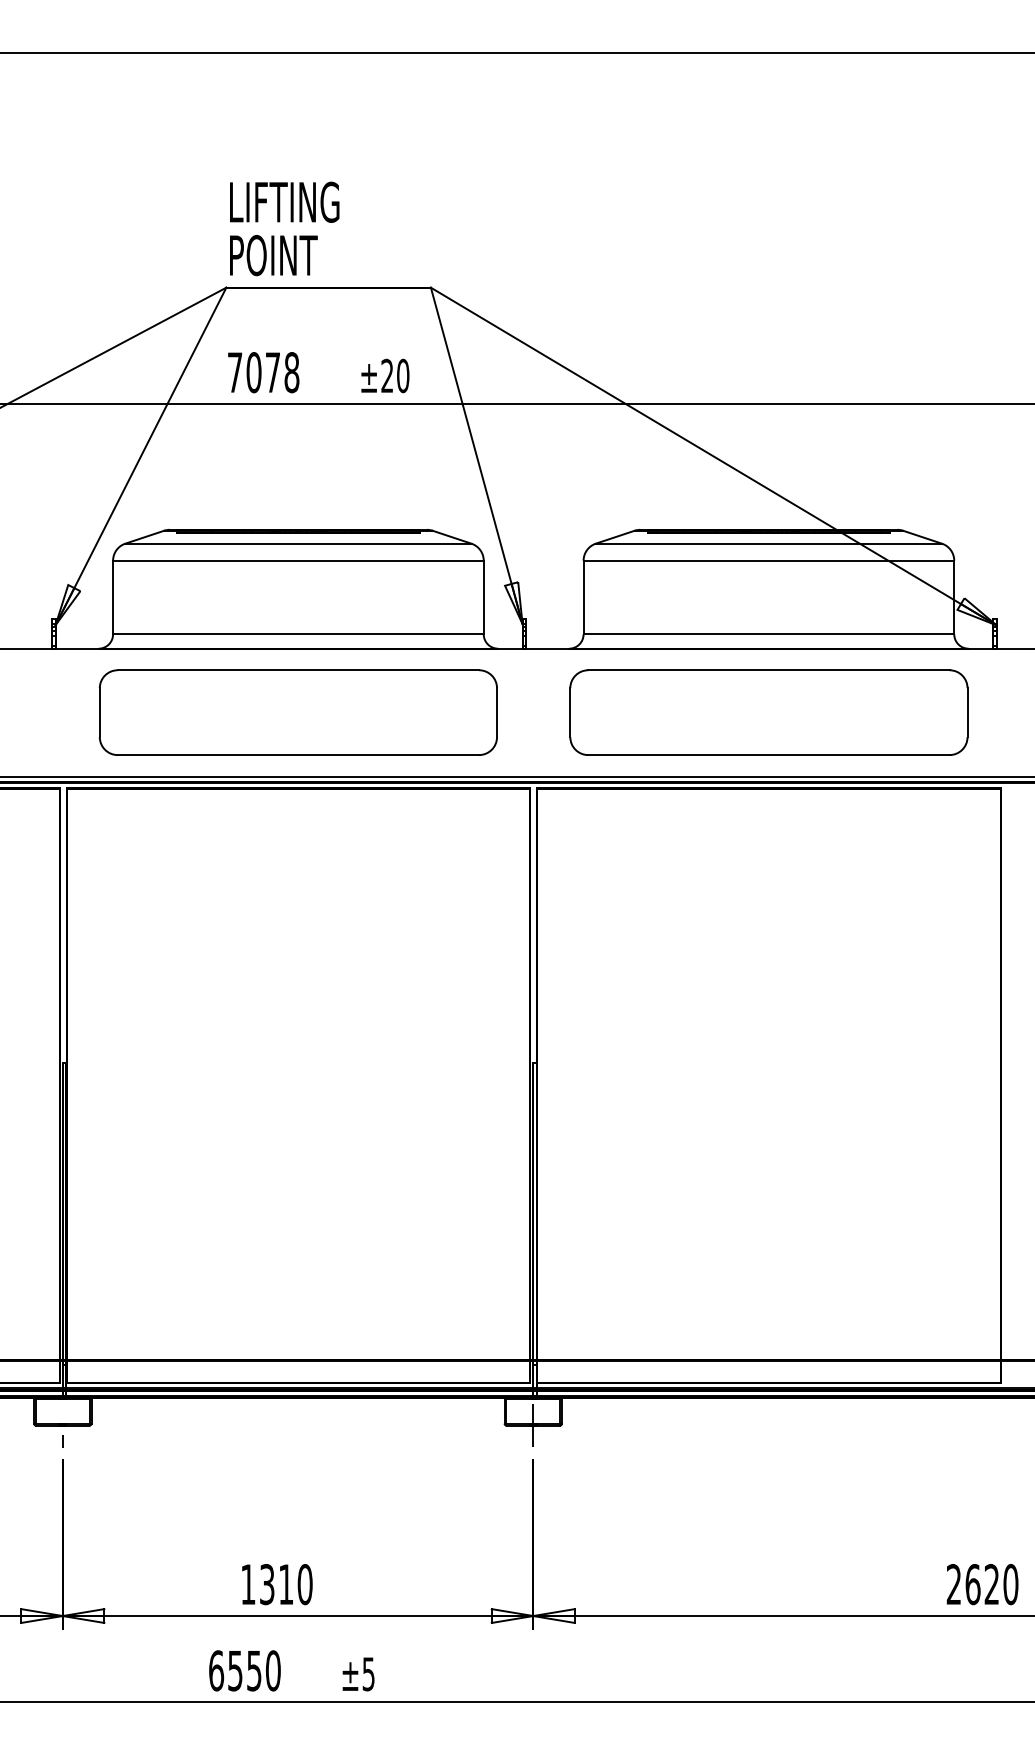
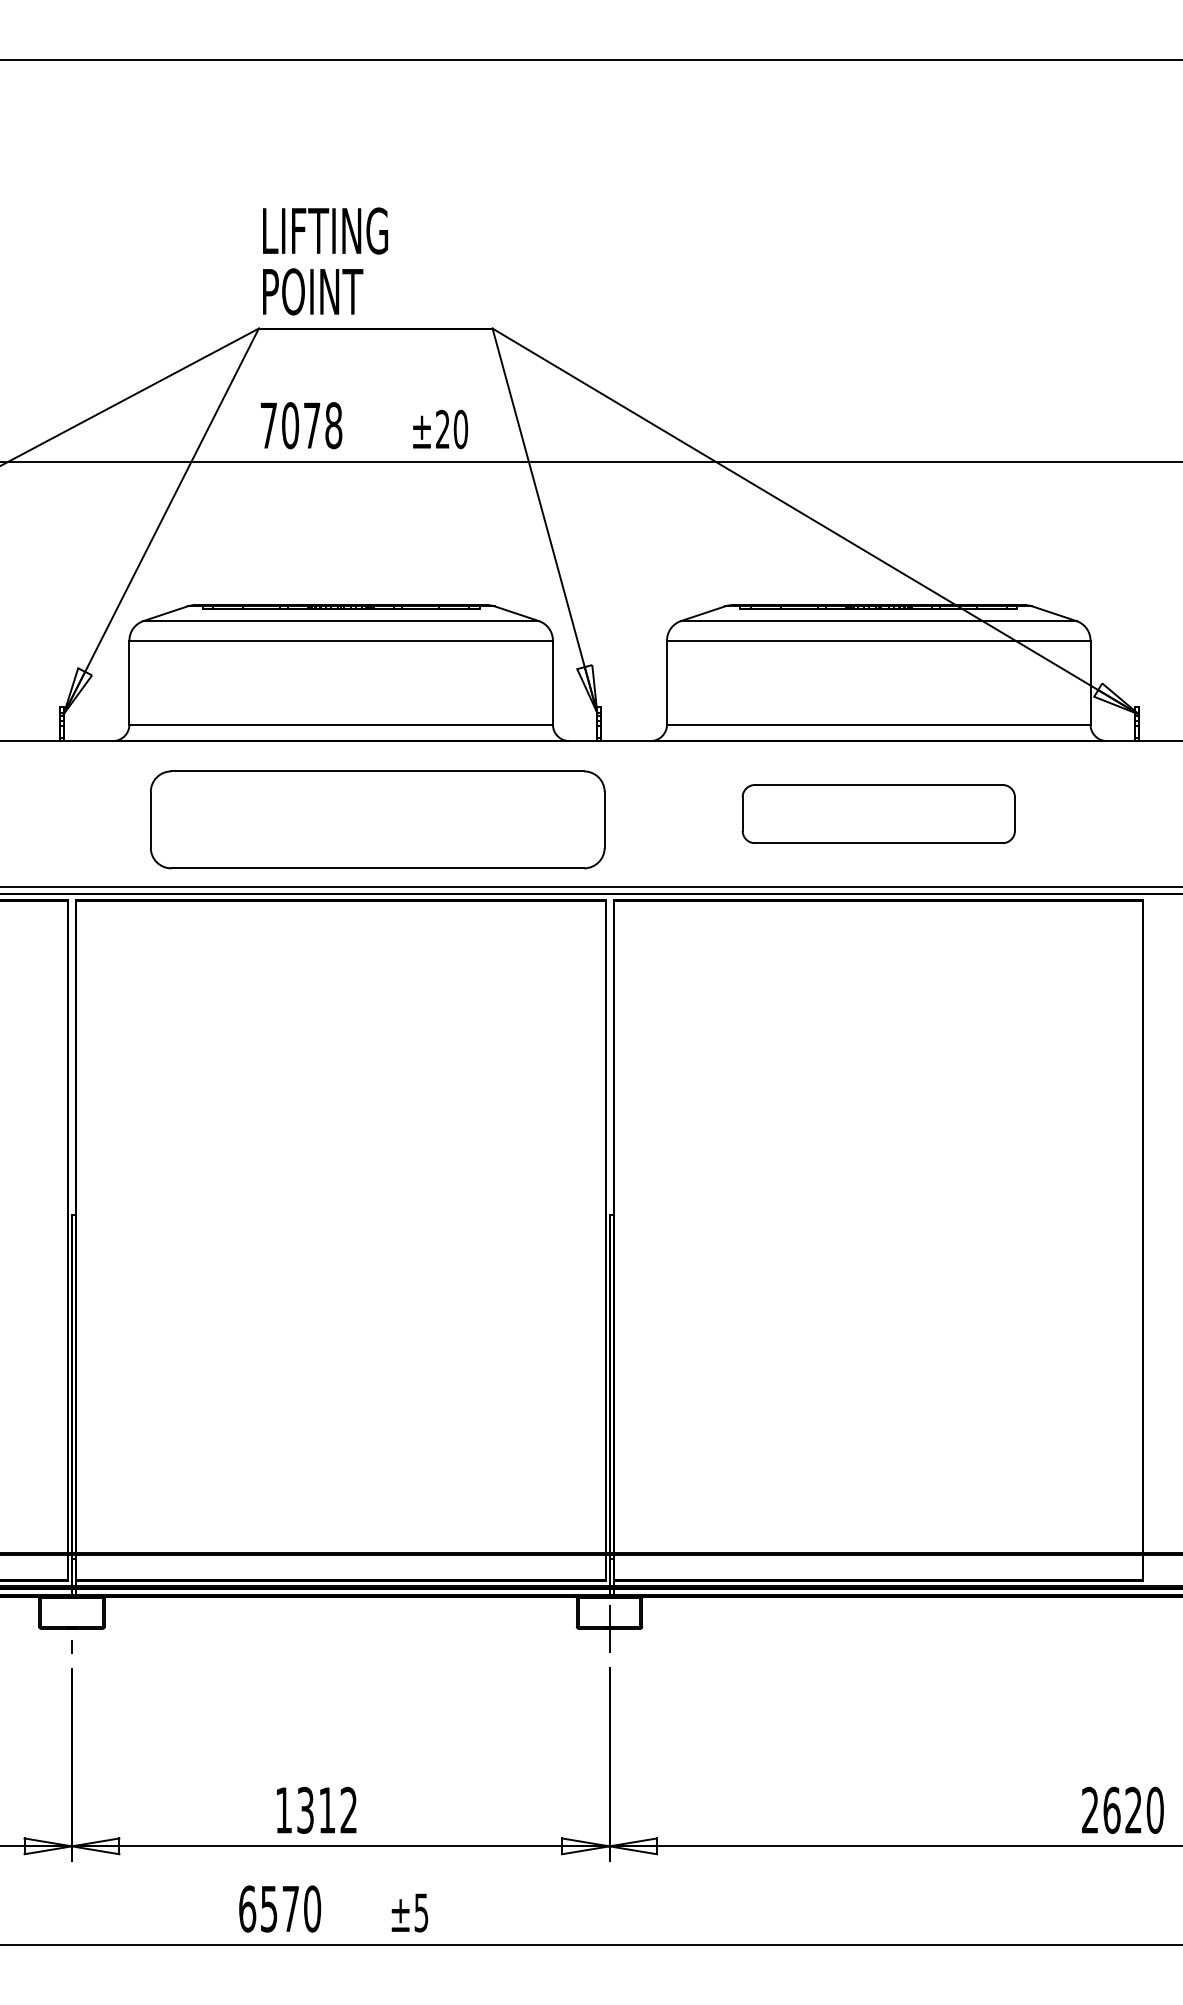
part: (297, 712) -> (376, 819), moved
part: (768, 712) -> (878, 813), size x0.6
text: (304, 1584) -> (348, 1810), 1310 -> 1312
text: (254, 1671) -> (290, 1909), 6550 -> 6570

